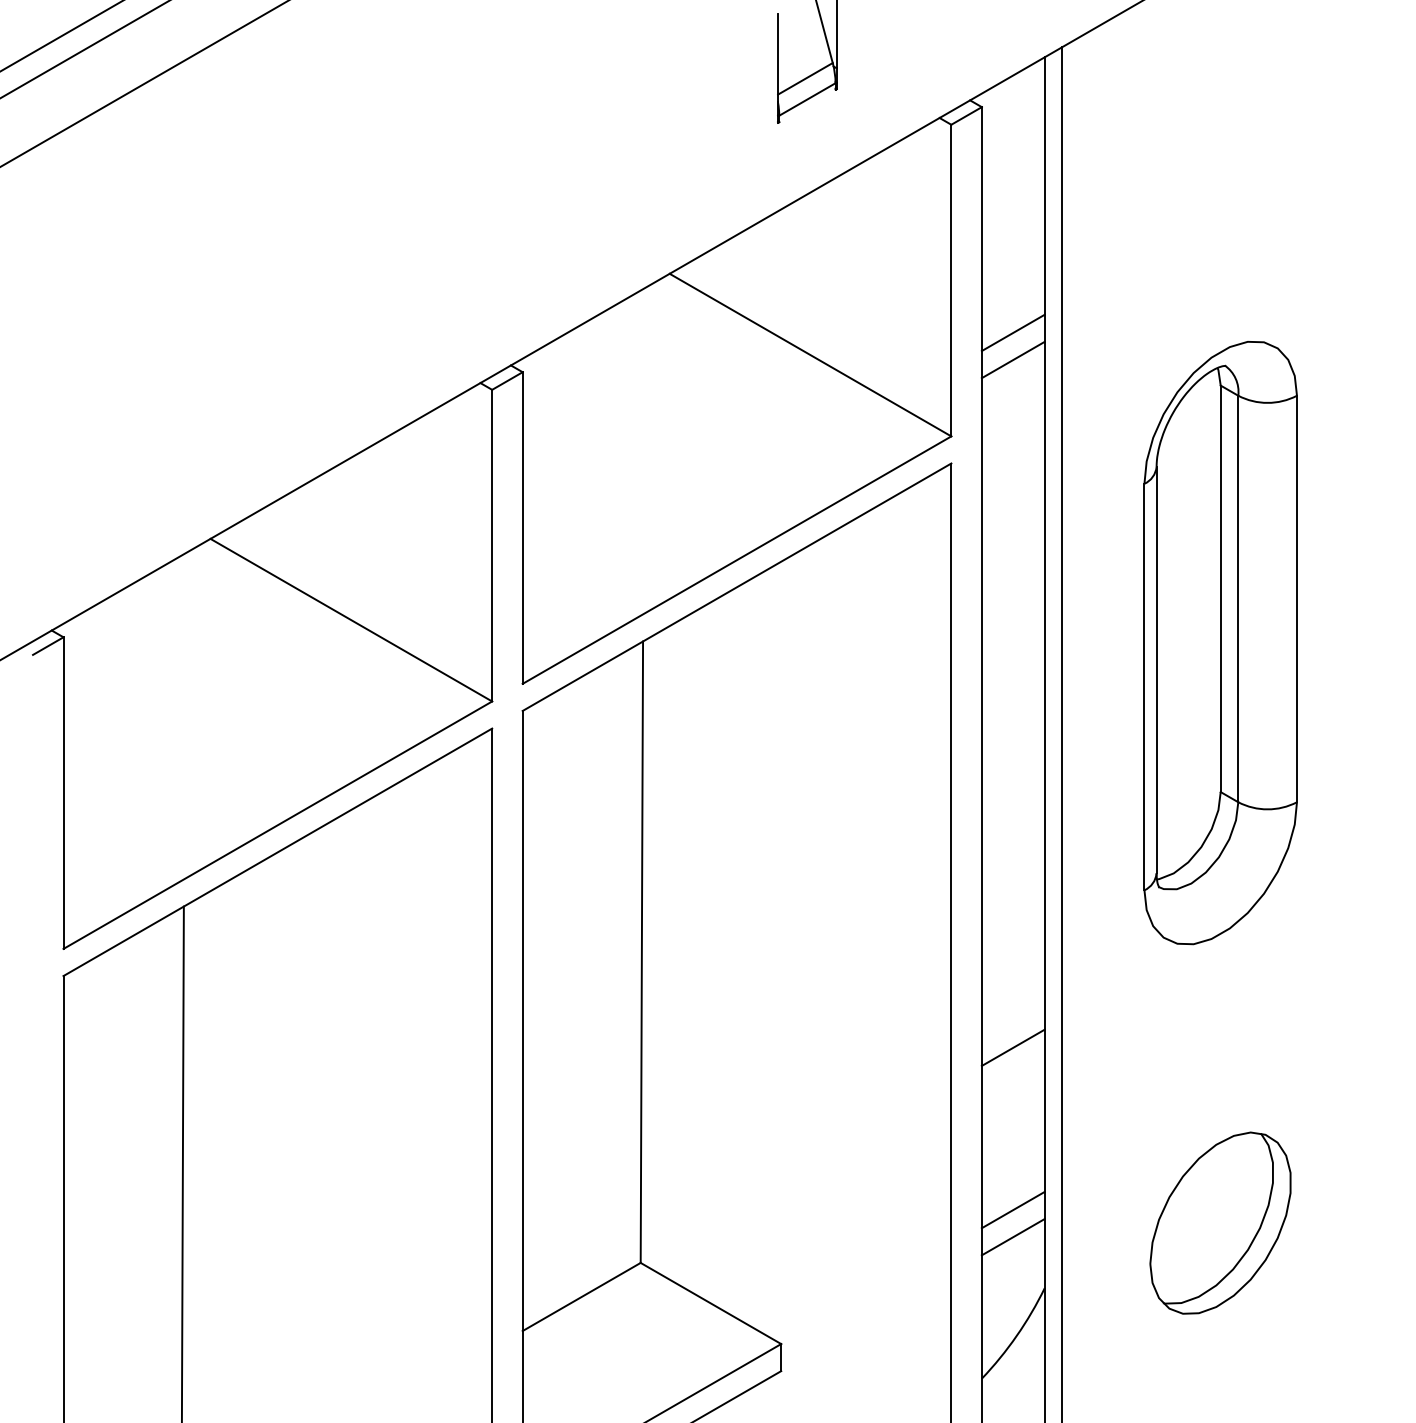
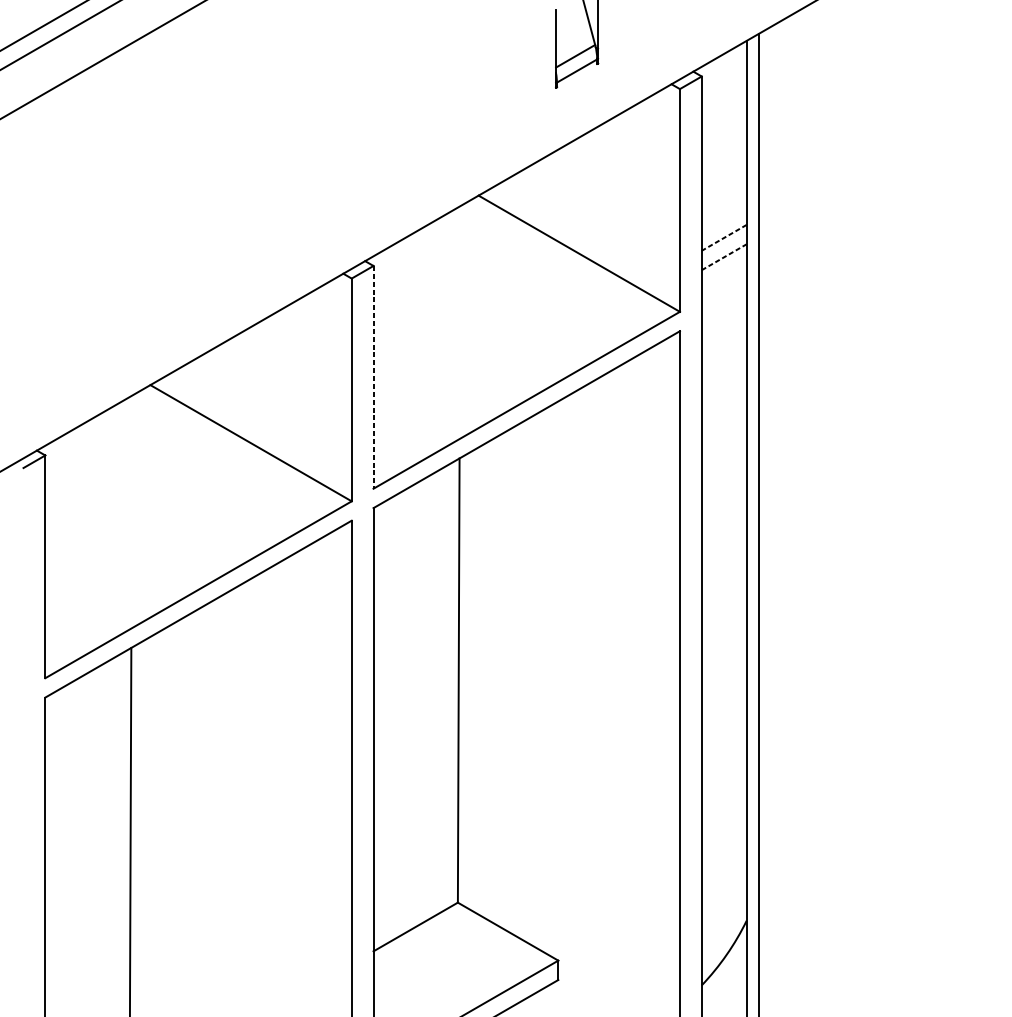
line: (1012, 333) -> (723, 238), solid -> dashed
line: (1013, 359) -> (724, 256), solid -> dashed
line: (522, 528) -> (373, 377), solid -> dashed
part: (1220, 643) -> (872, 459), removed
line: (1012, 1047) -> (723, 748), removed
line: (1012, 1209) -> (723, 864), removed
part: (1220, 1222) -> (872, 873), removed
line: (1012, 1237) -> (723, 884), removed

